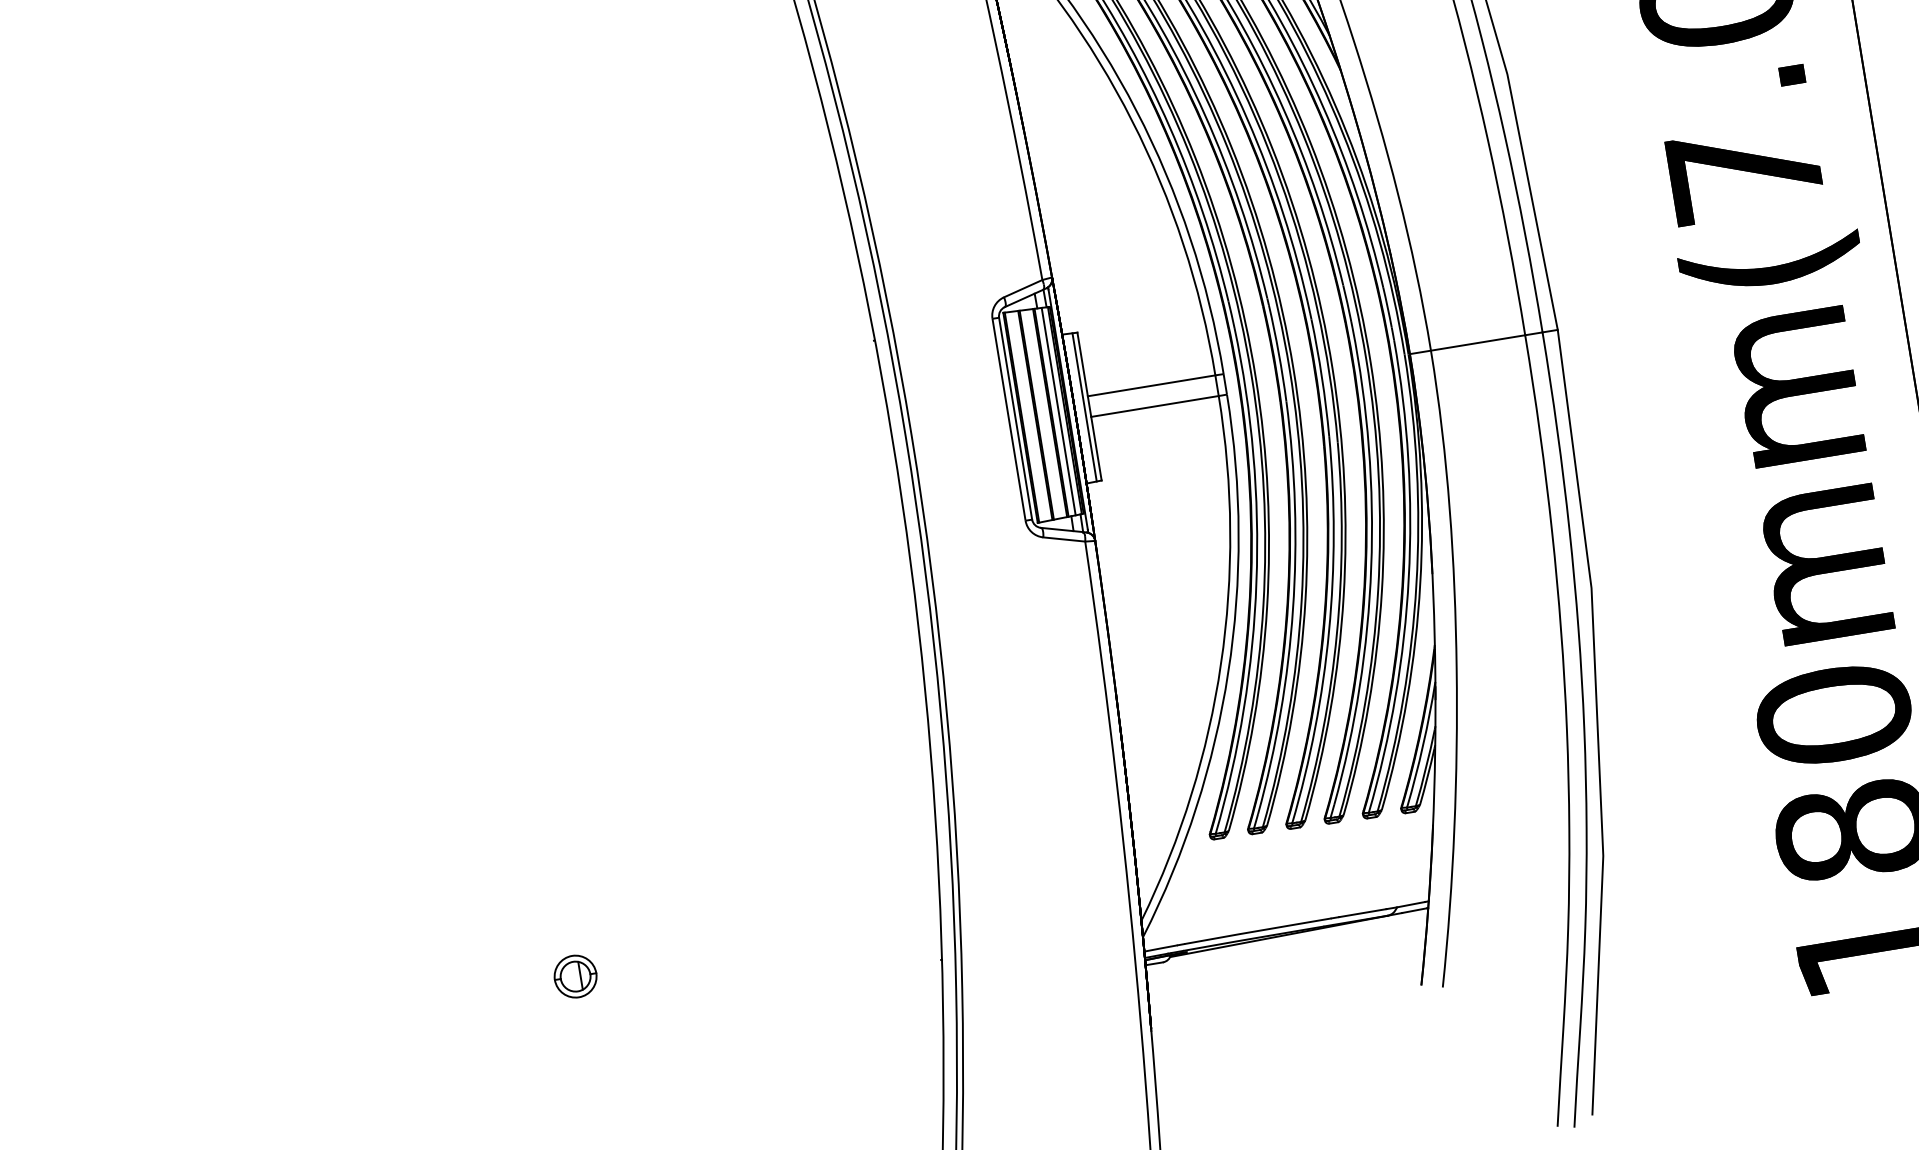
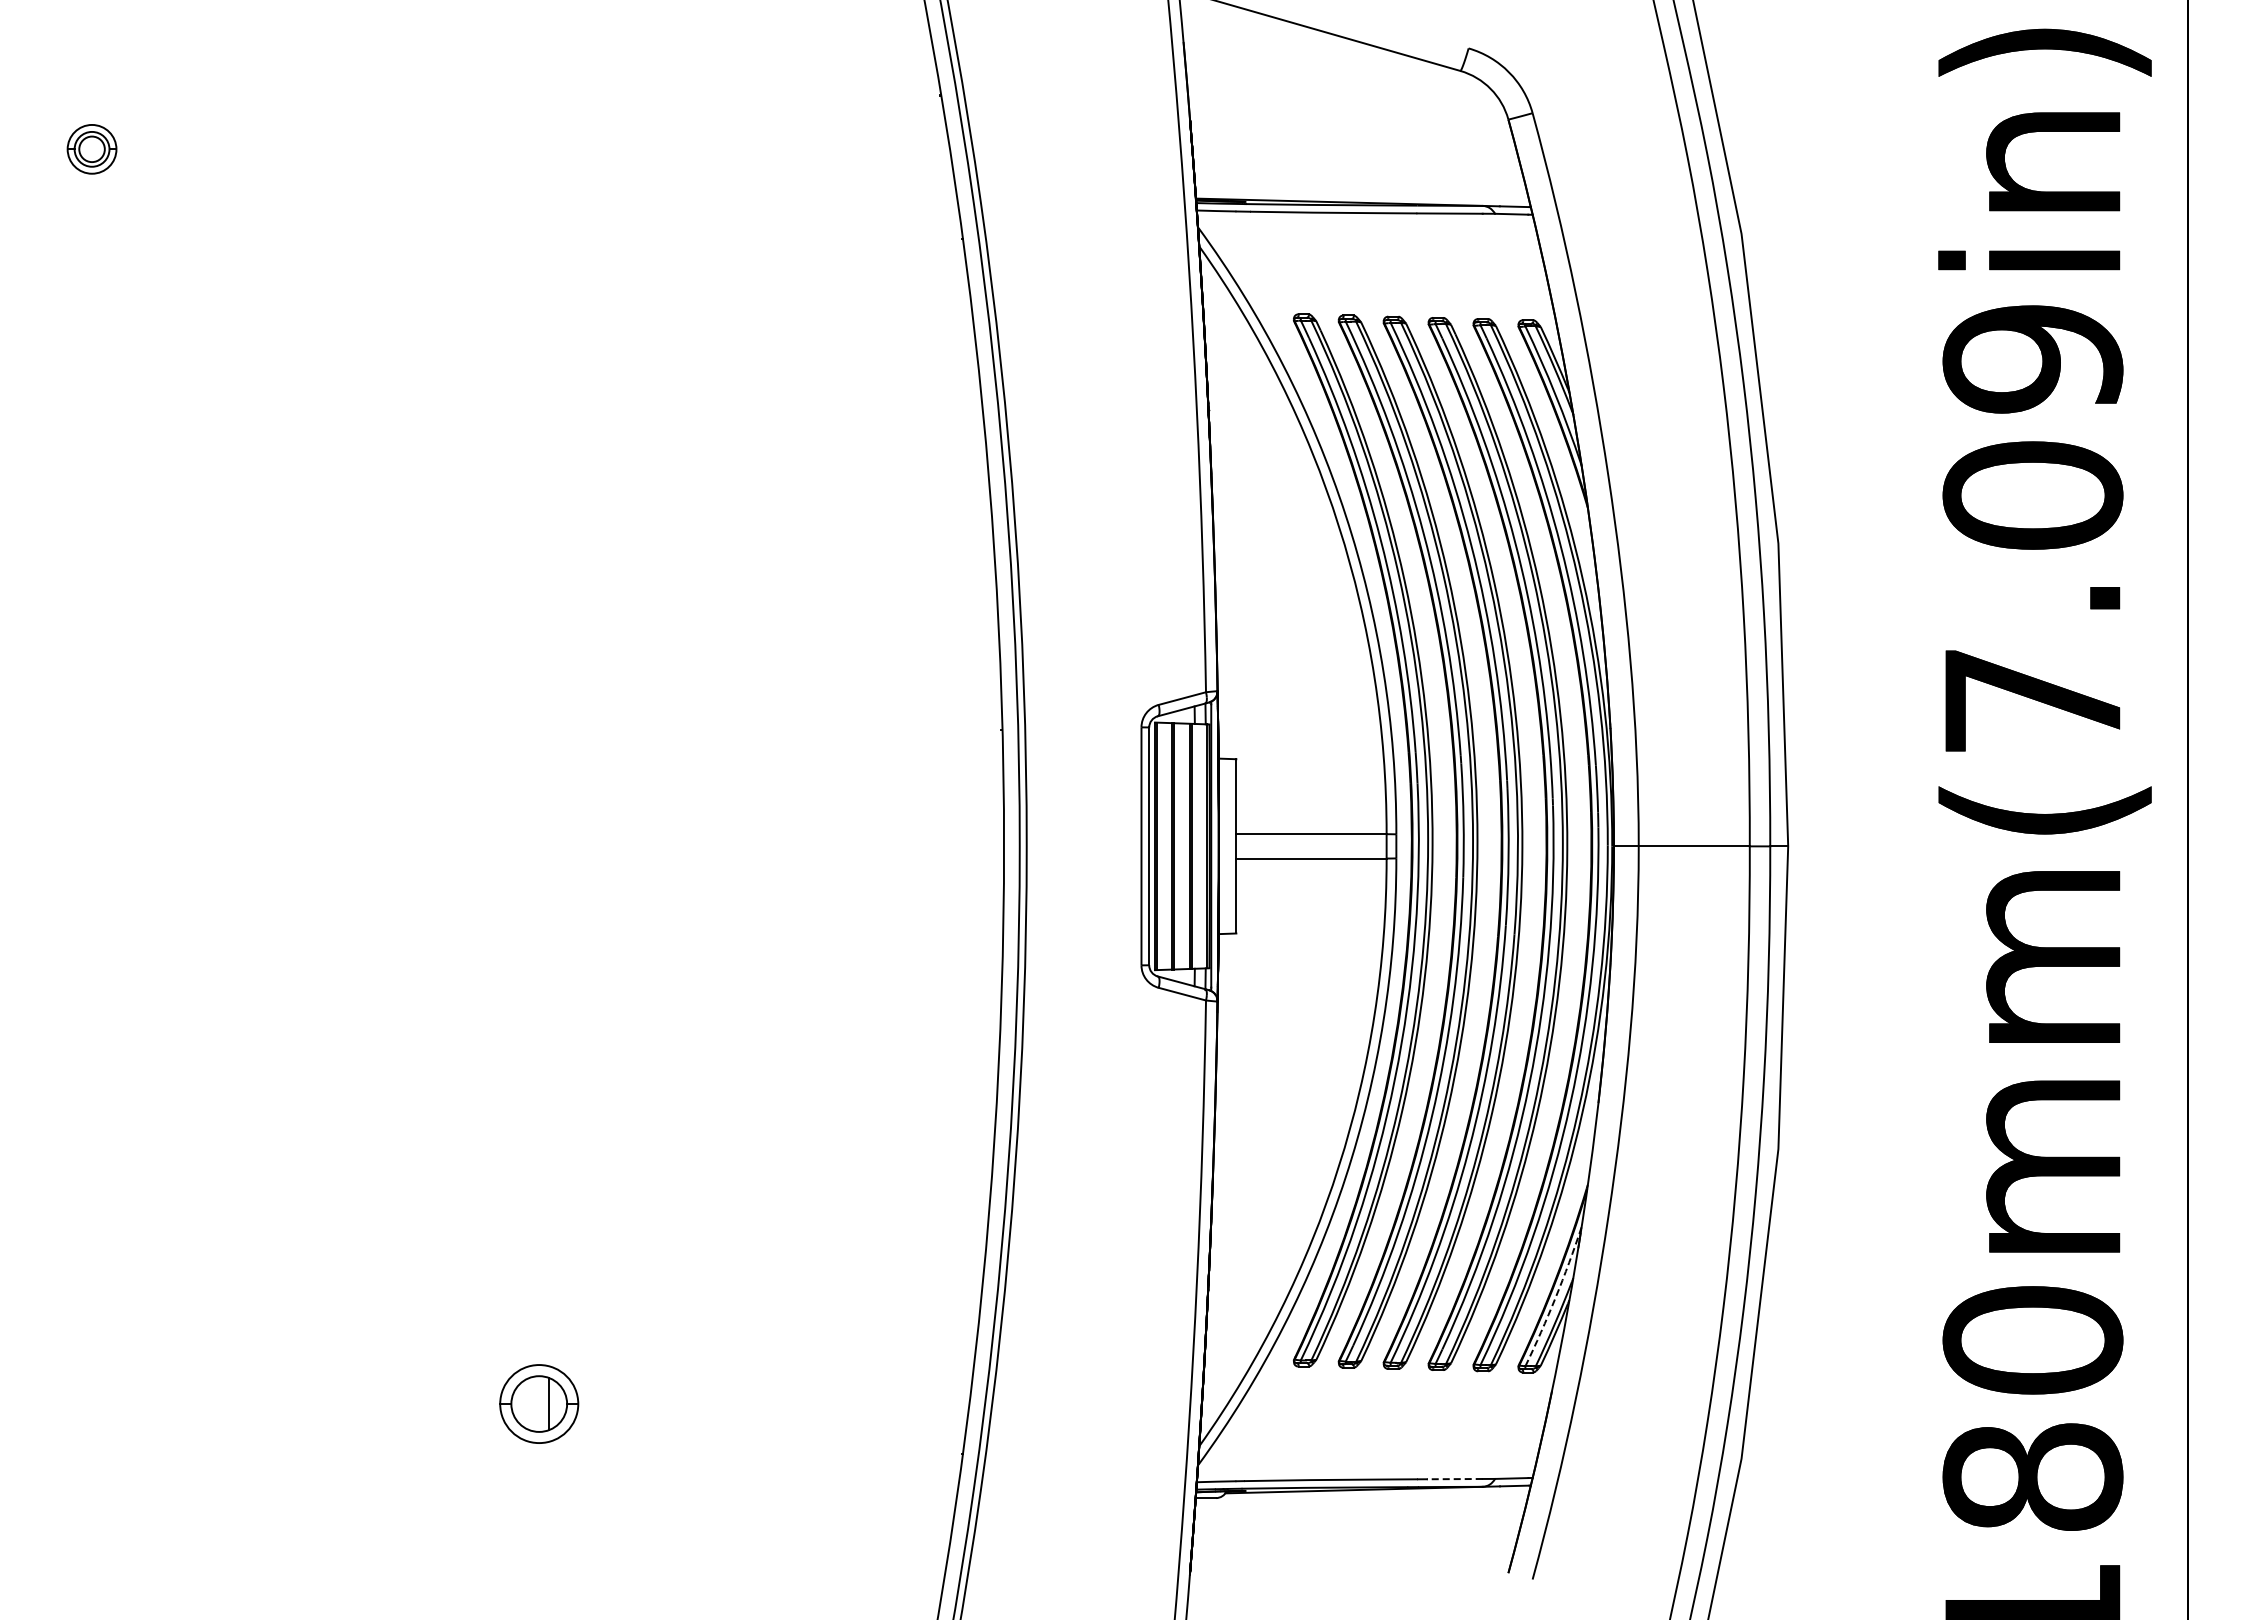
line: (1084, 407) -> (1230, 846), removed
line: (1059, 411) -> (1200, 846), removed
arc: (1423, 745) -> (1555, 1297), solid -> dashed
line: (1362, 913) -> (1454, 1479), solid -> dashed
part: (575, 976) -> (539, 1403), size x1.6

